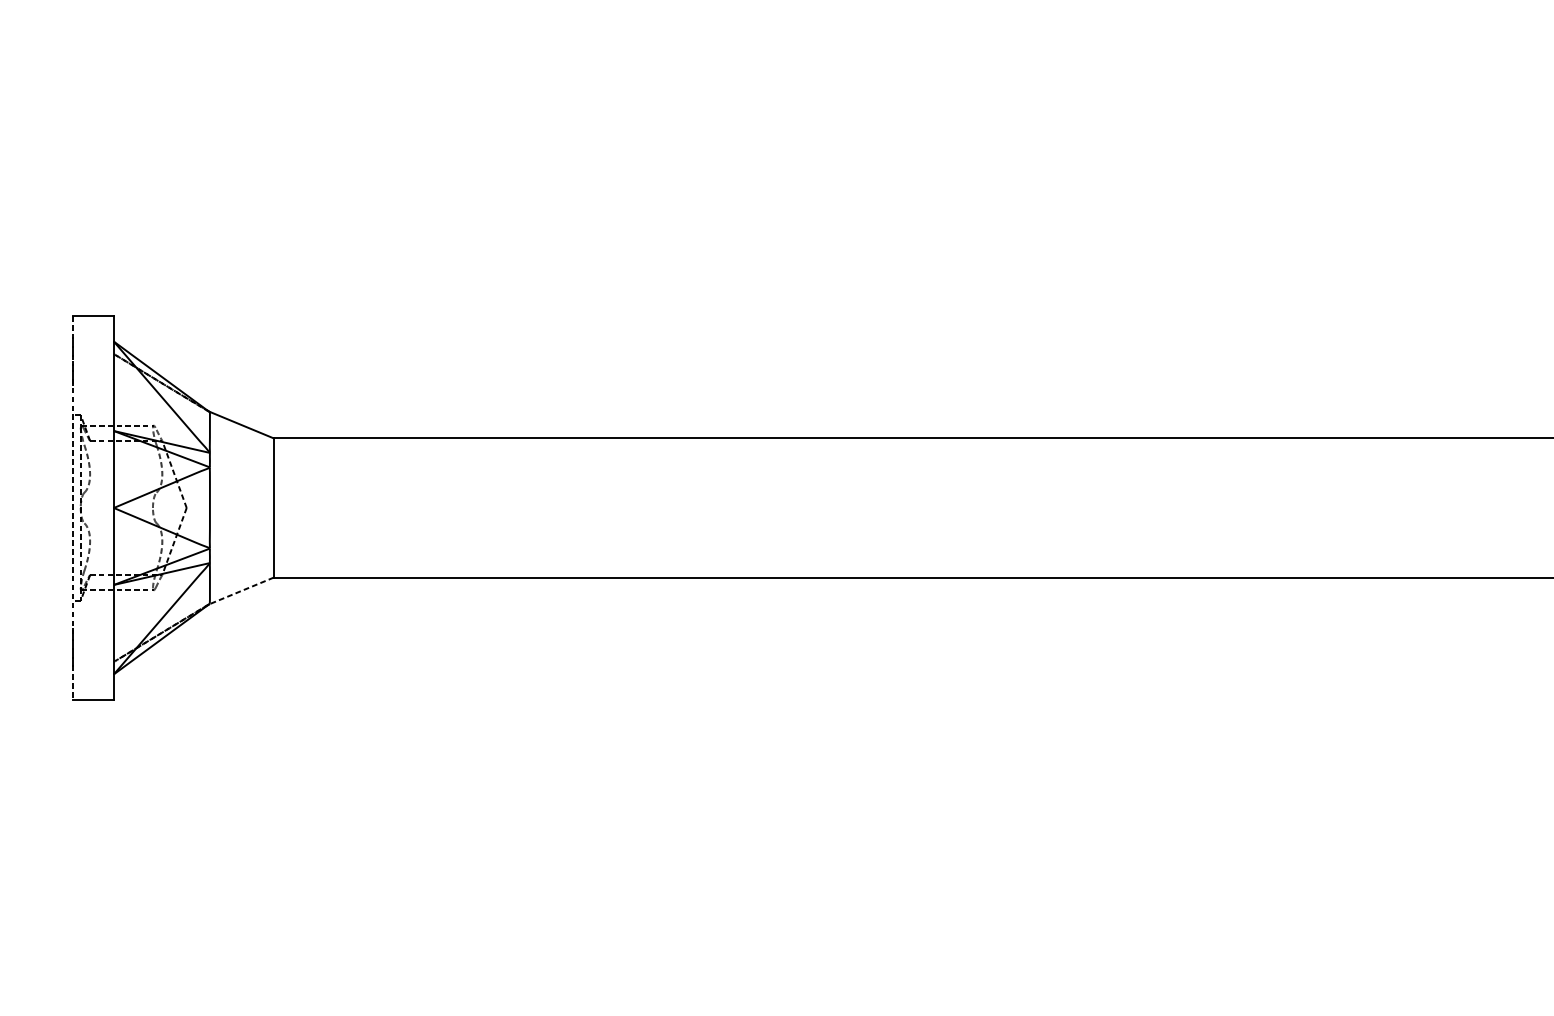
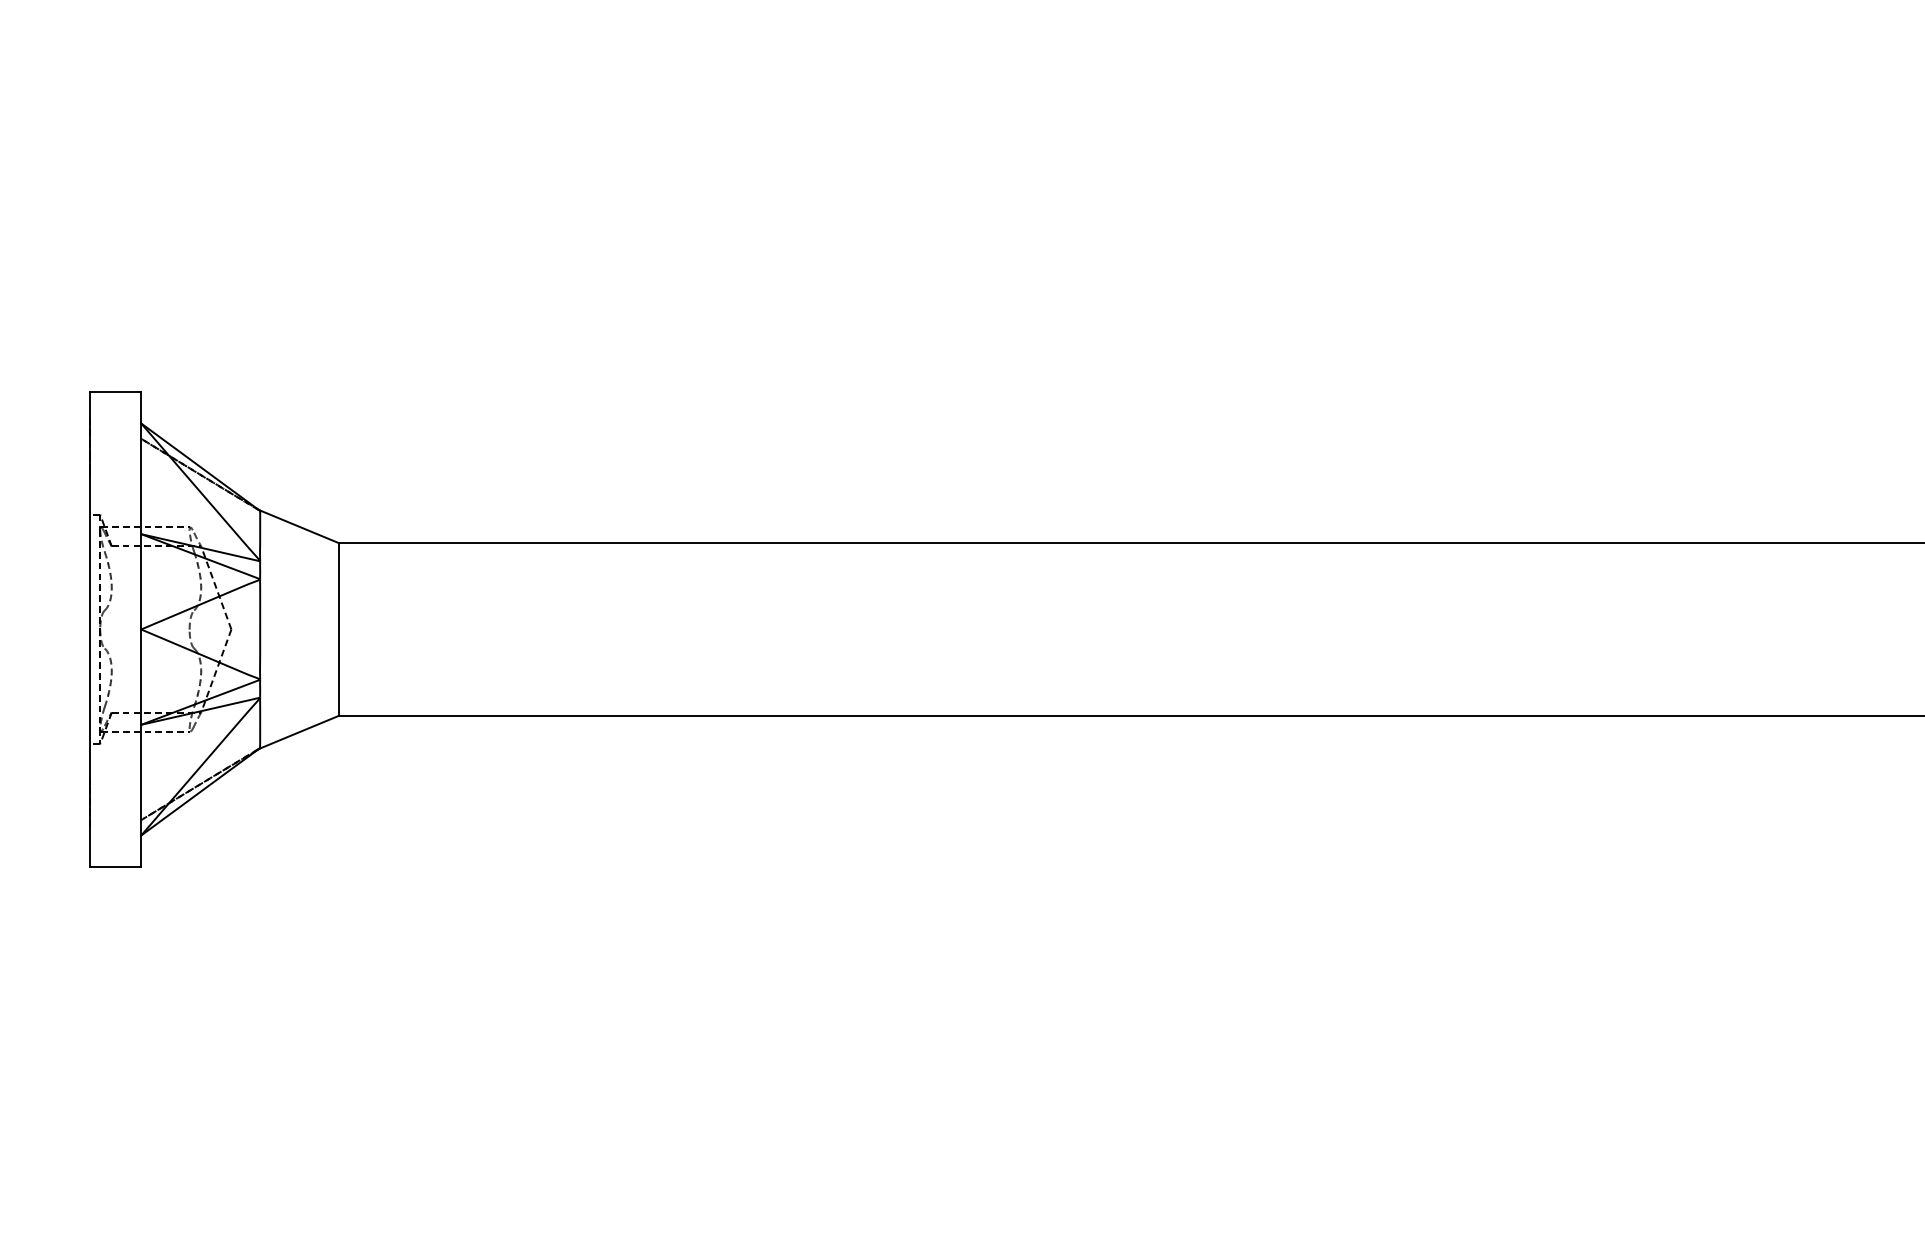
line: (72, 508) -> (89, 629), dashed -> solid
line: (241, 591) -> (299, 732), dashed -> solid

